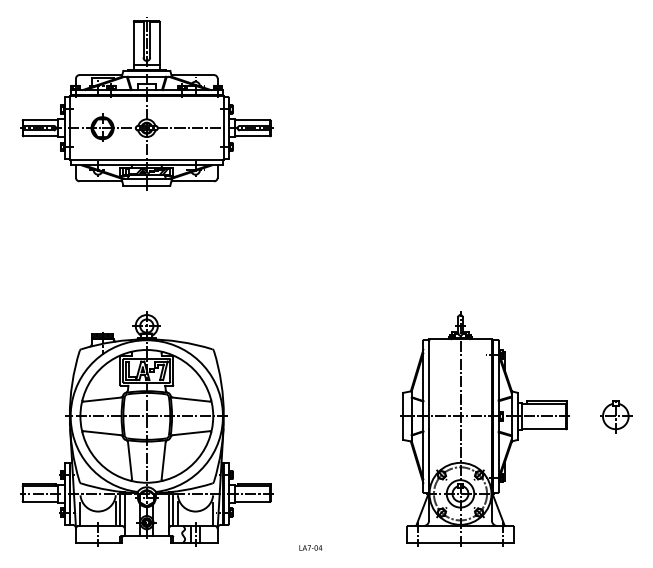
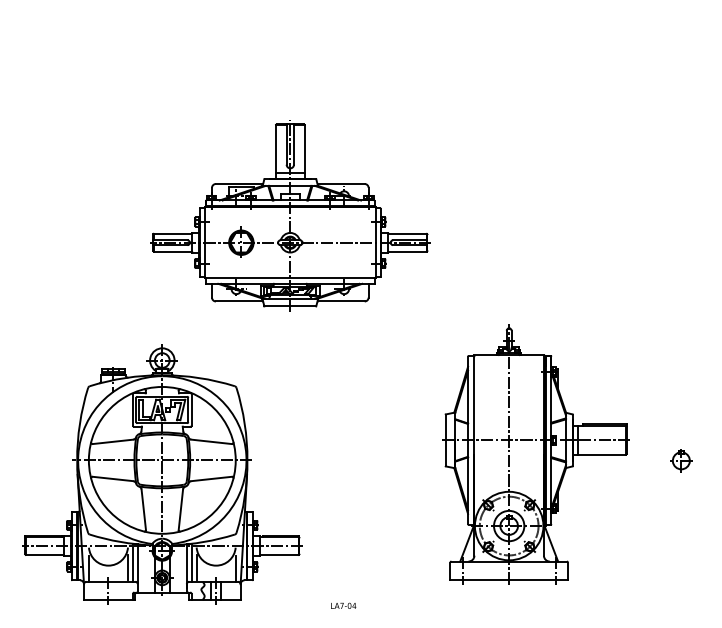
part: (146, 103) -> (290, 215), moved
part: (616, 417) -> (681, 461), size x0.6
part: (484, 429) -> (535, 454), moved

